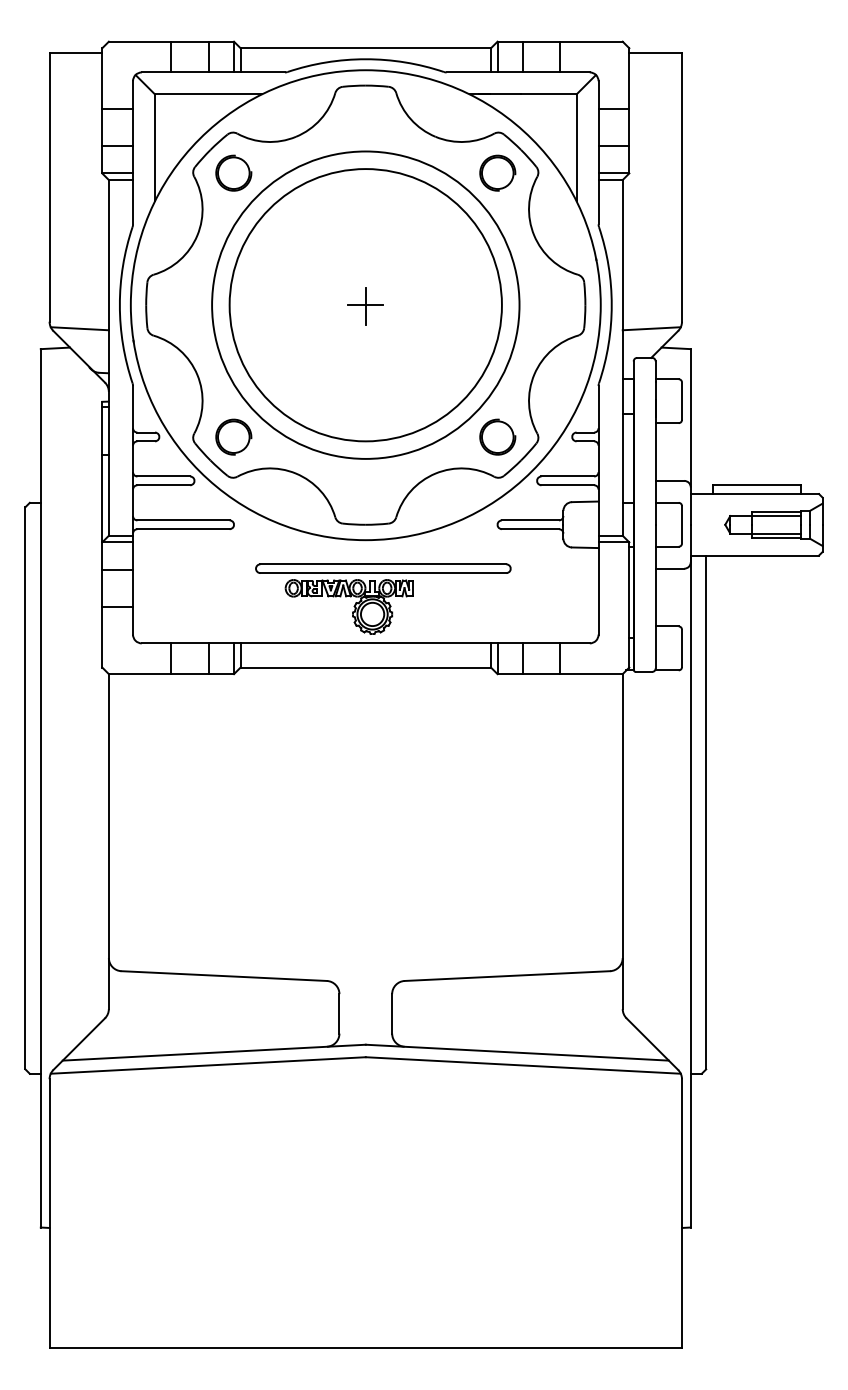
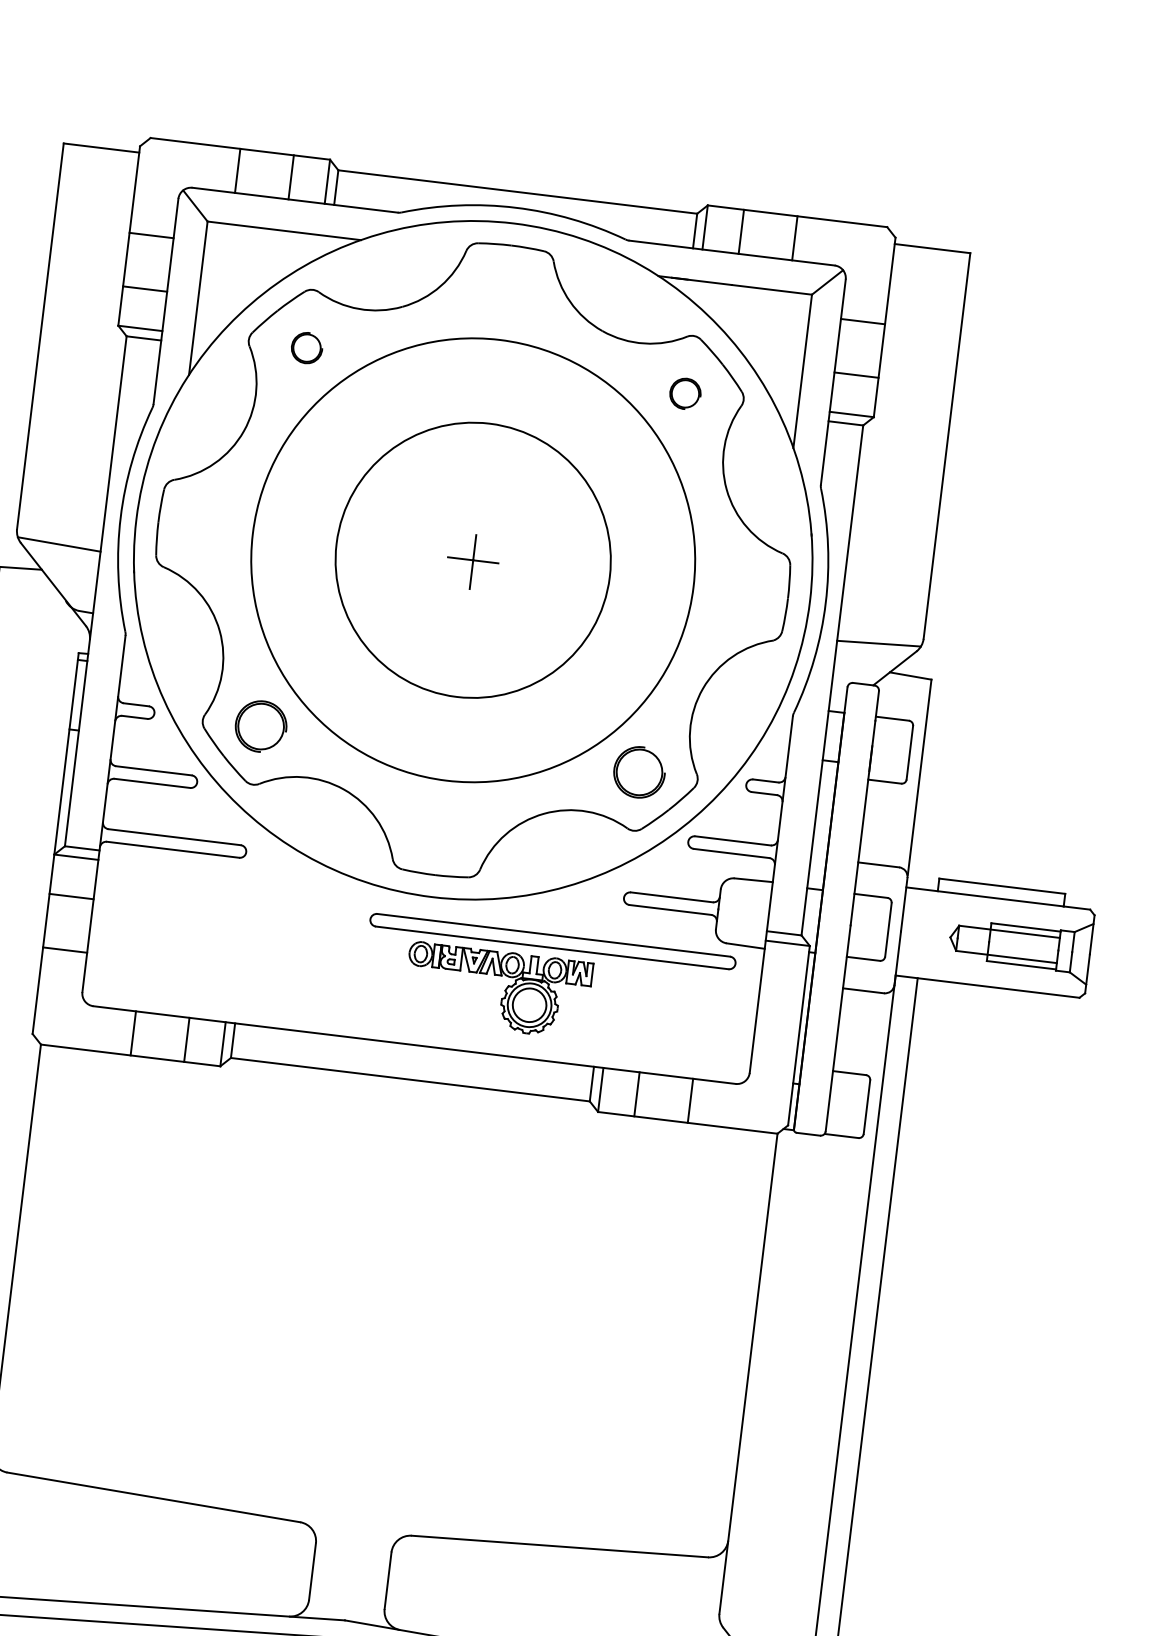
part: (233, 172) -> (306, 347), size x0.6
part: (497, 172) -> (685, 392), size x0.6
circle: (365, 305) -> (472, 560), size x0.7
part: (383, 598) -> (548, 984), moved

